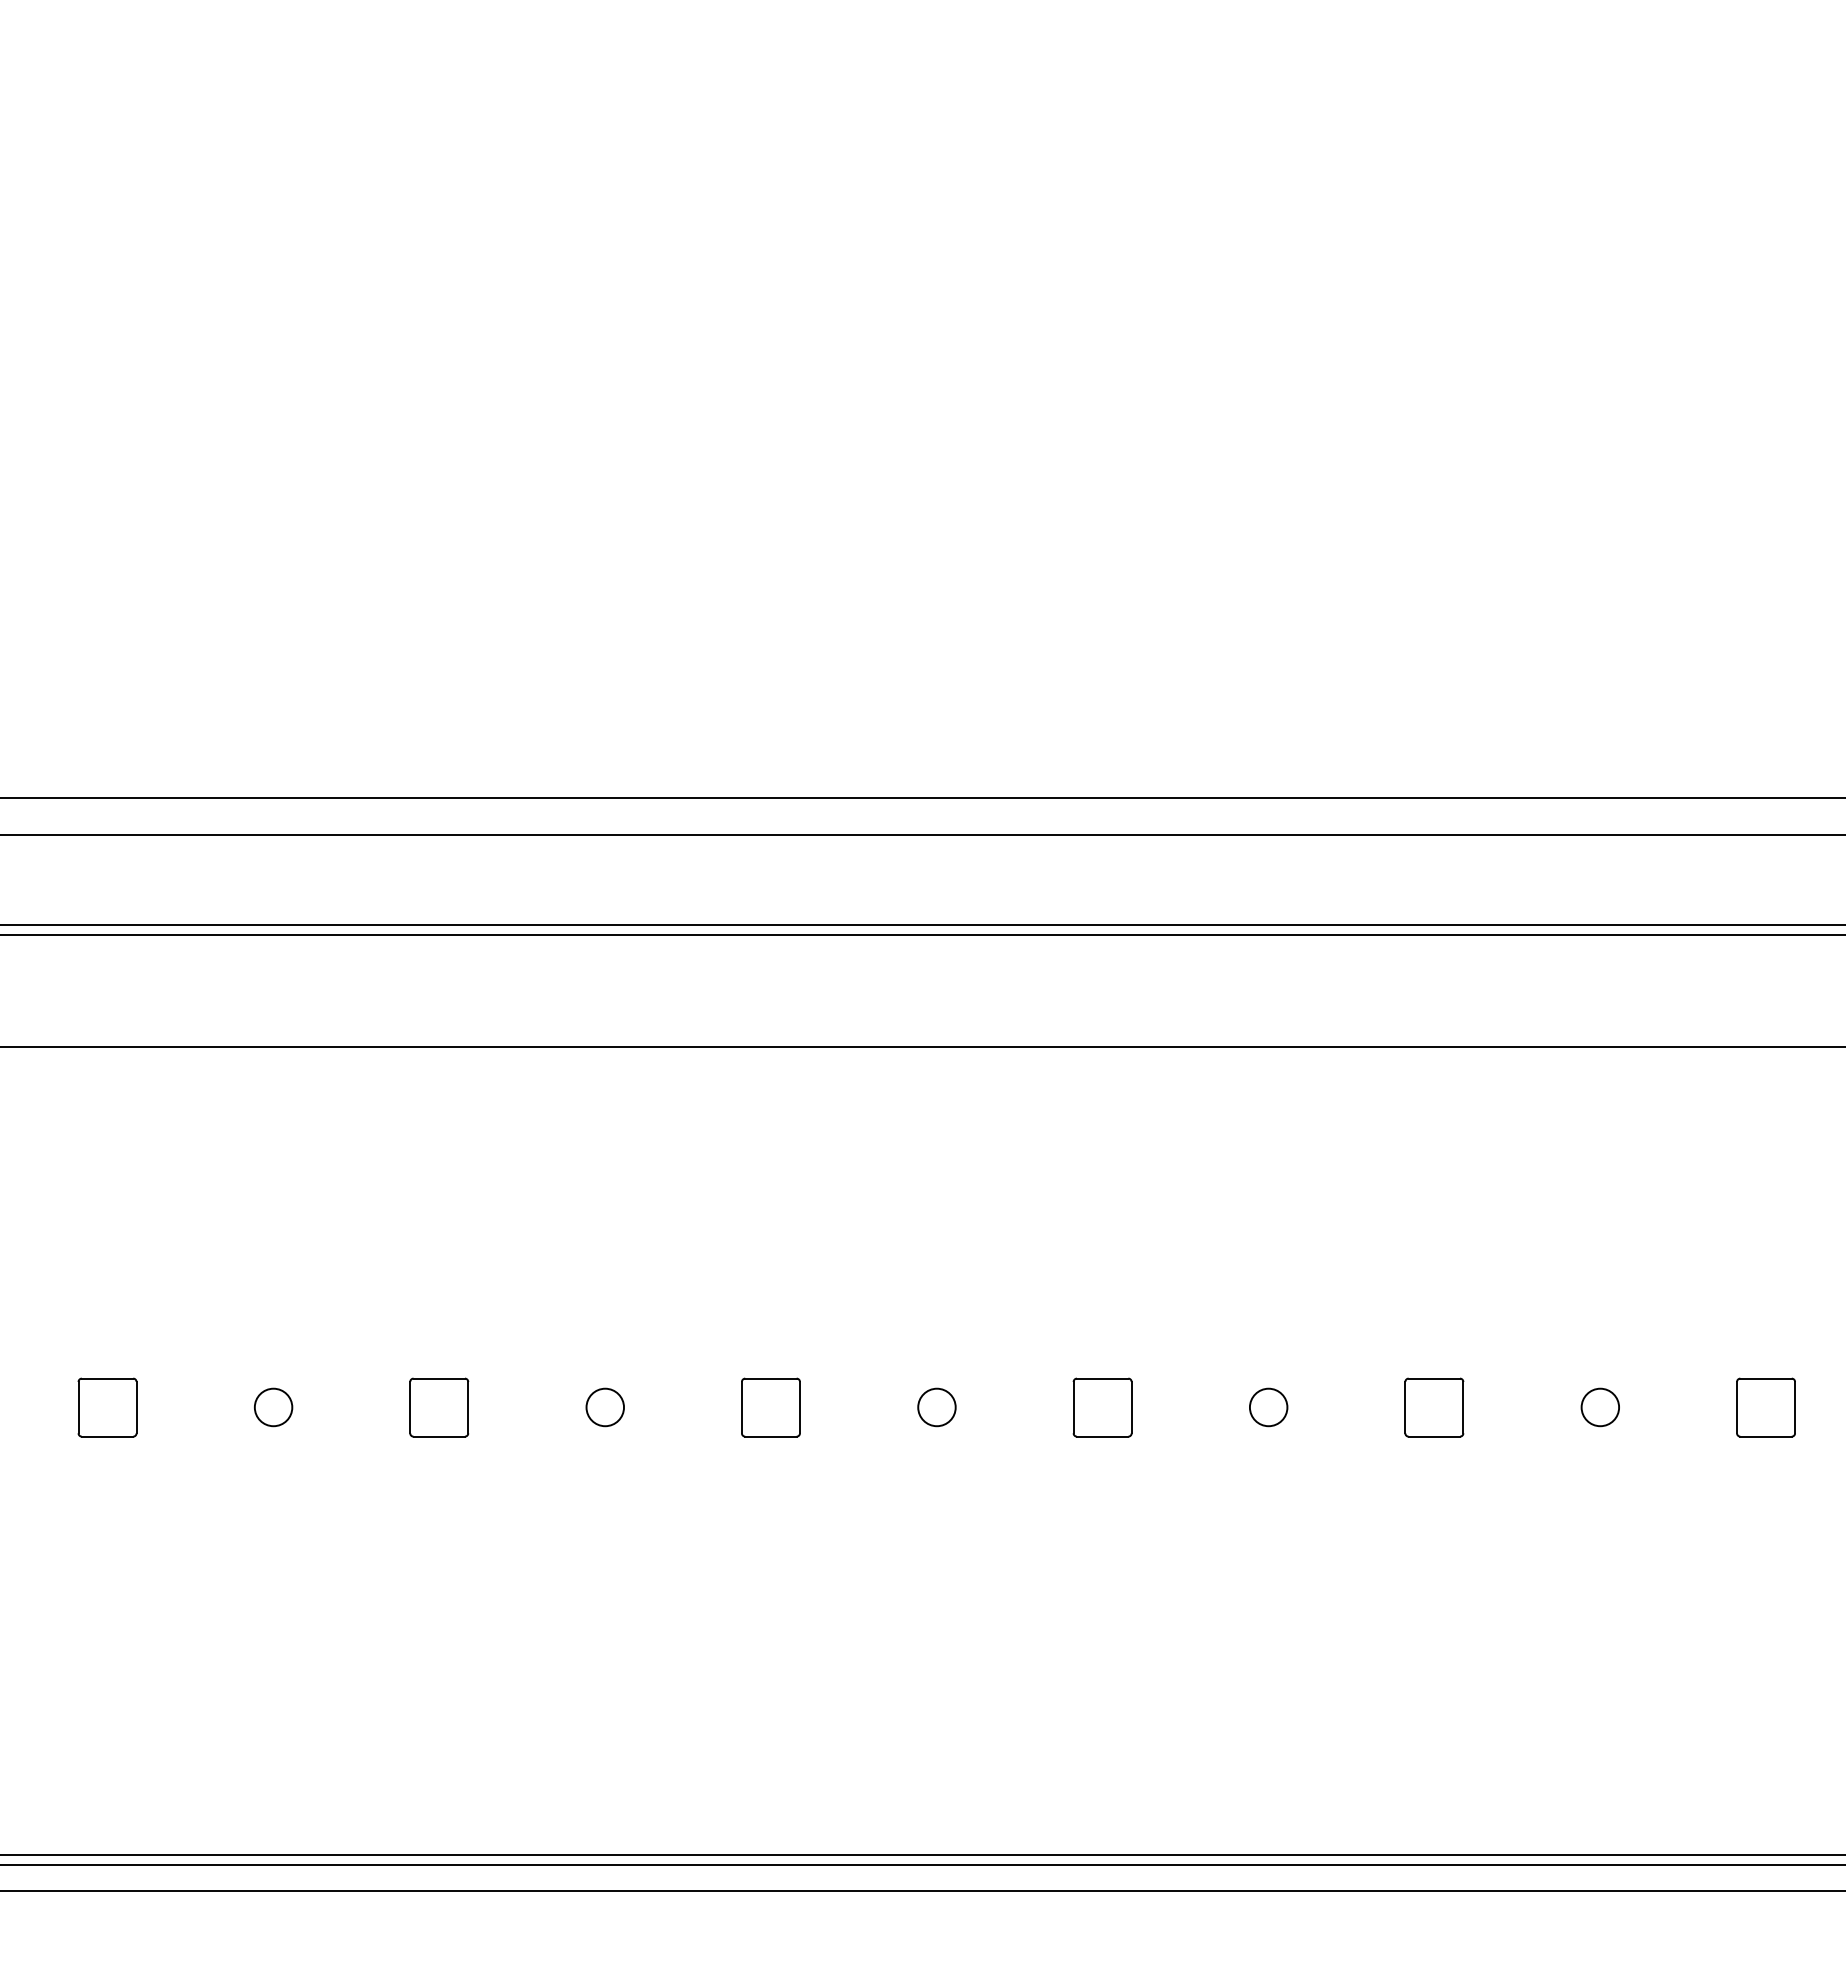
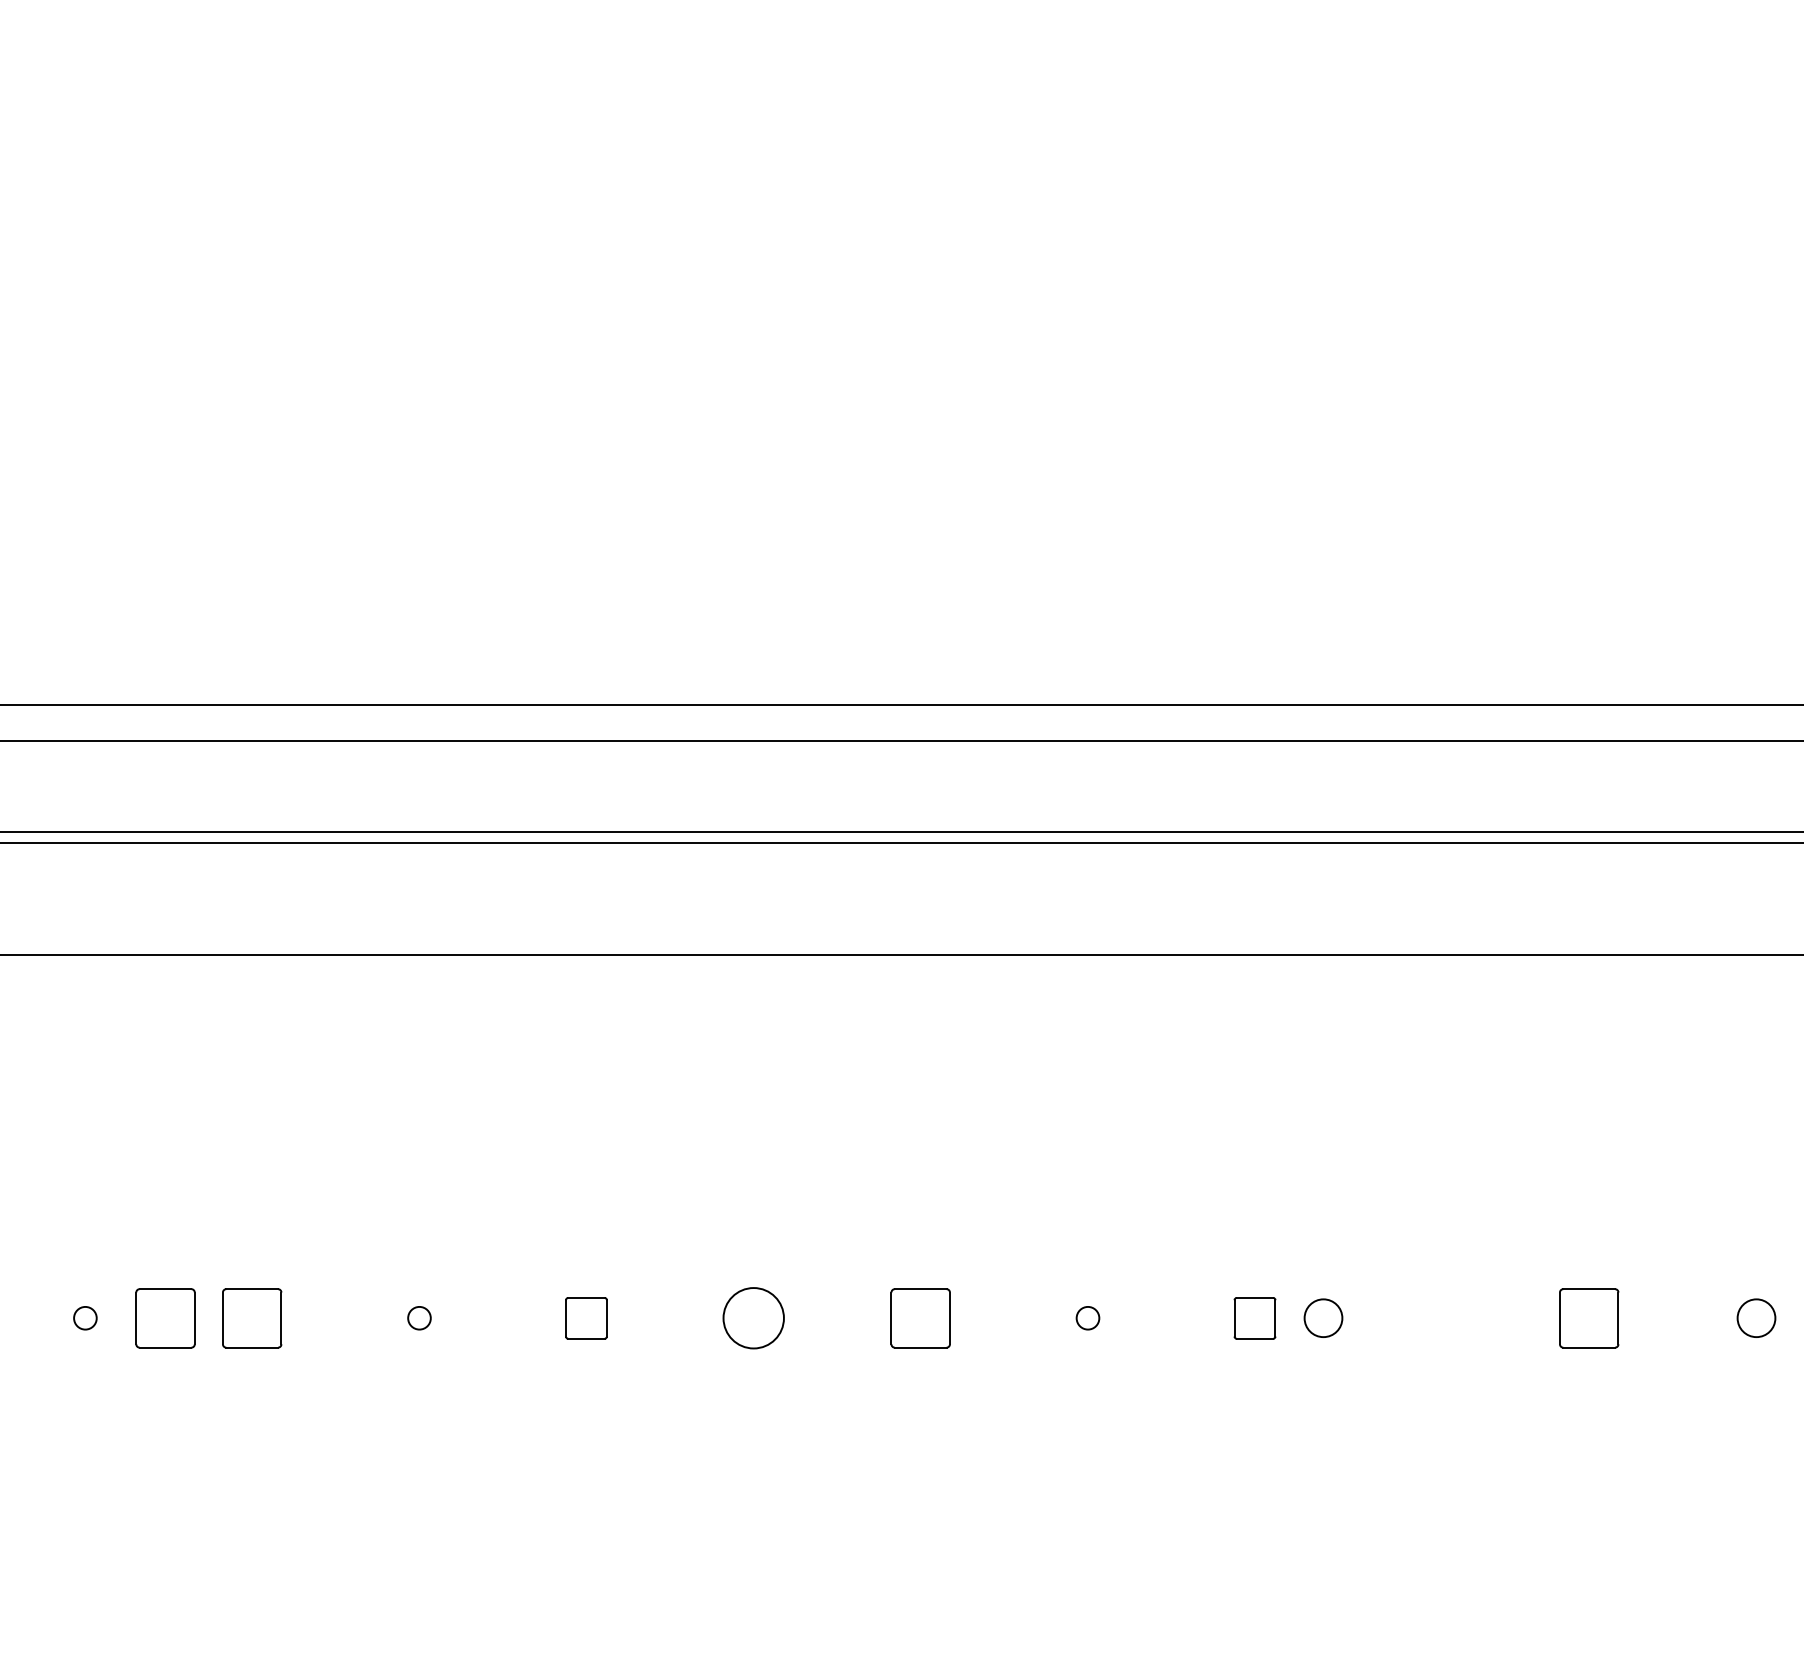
circle: (273, 1407) -> (85, 1318), size x0.6
part: (353, 1407) -> (165, 1318), added
circle: (605, 1407) -> (419, 1318), size x0.6
part: (770, 1407) -> (585, 1318), size x0.7
circle: (936, 1407) -> (753, 1318), size x1.6
circle: (1268, 1407) -> (1087, 1318), size x0.6
part: (1434, 1407) -> (1255, 1318), size x0.7
circle: (1599, 1407) -> (1322, 1318), moved

